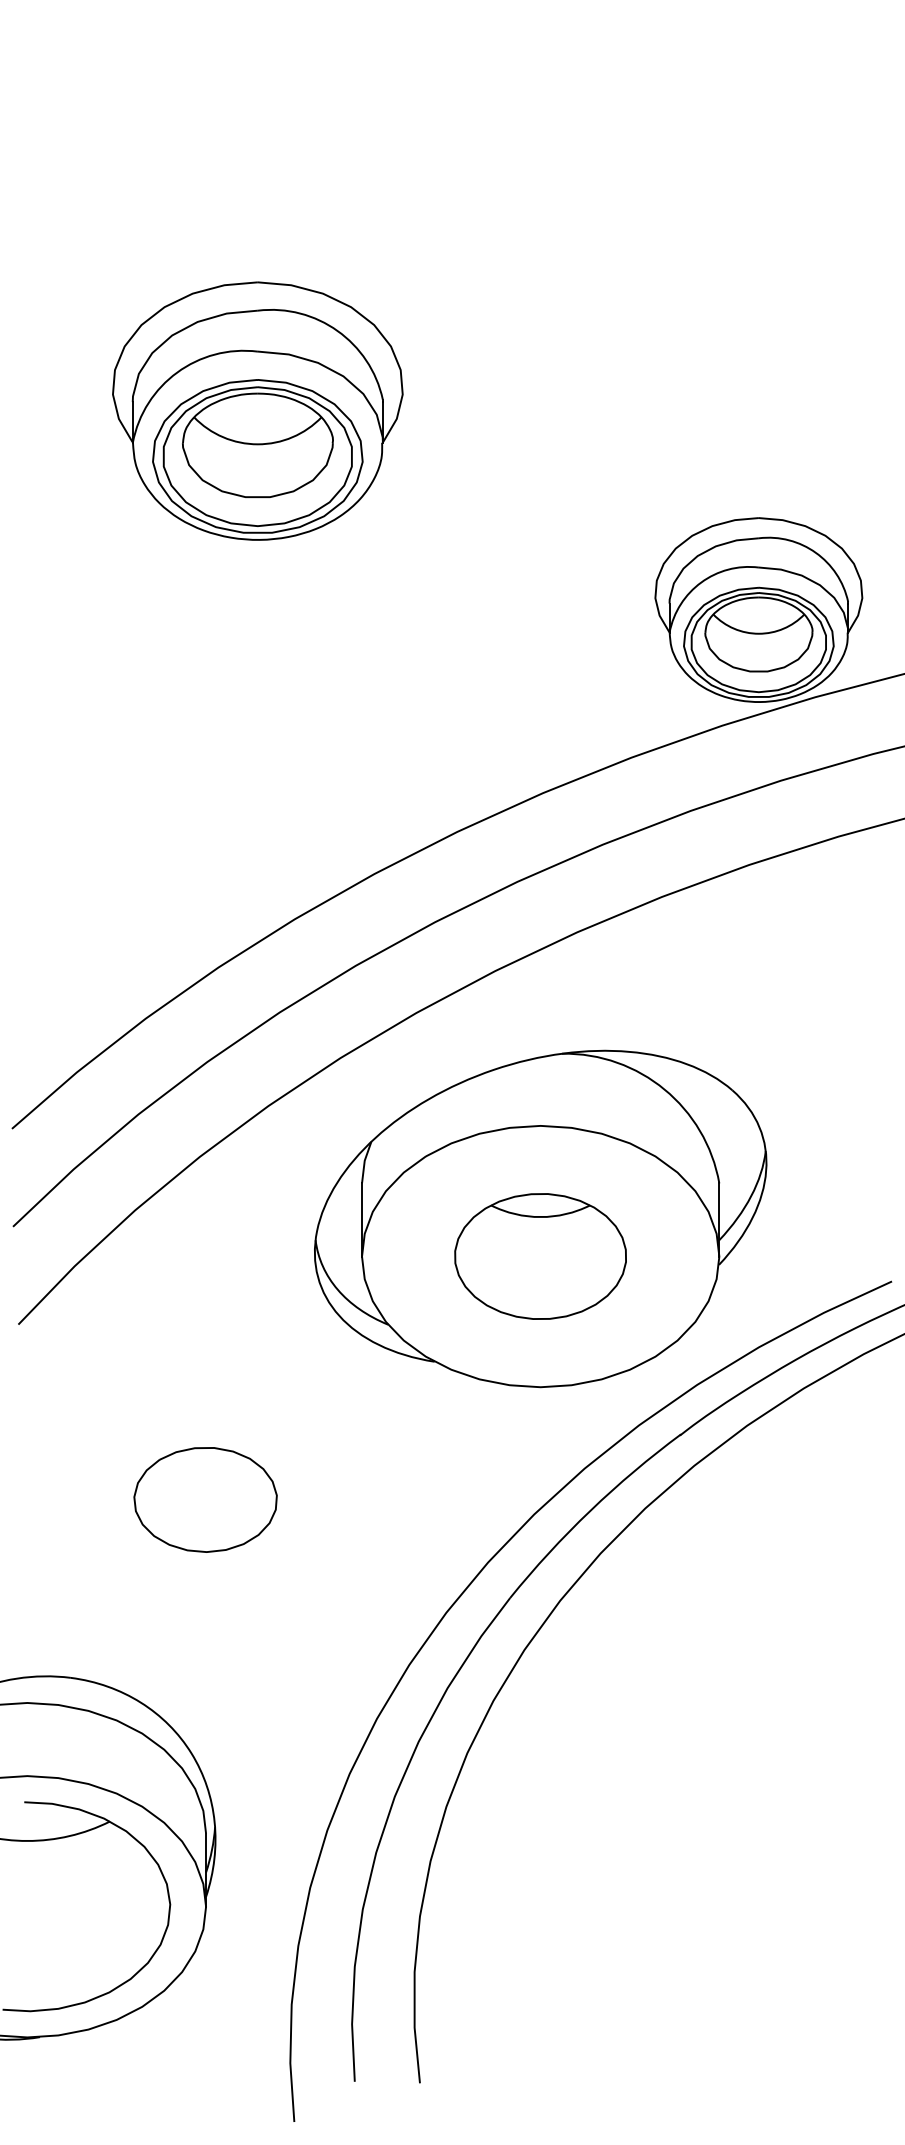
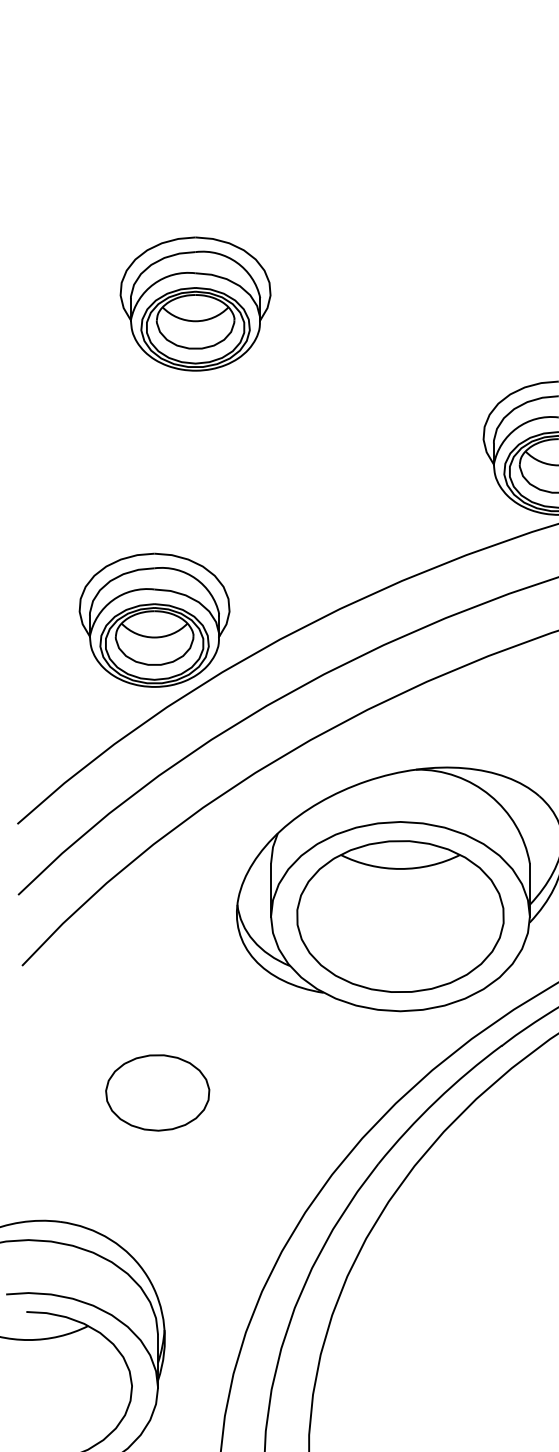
part: (257, 410) -> (195, 303), size x0.71
part: (201, 847) -> (154, 620), added
part: (540, 1256) -> (400, 916), size x1.67

